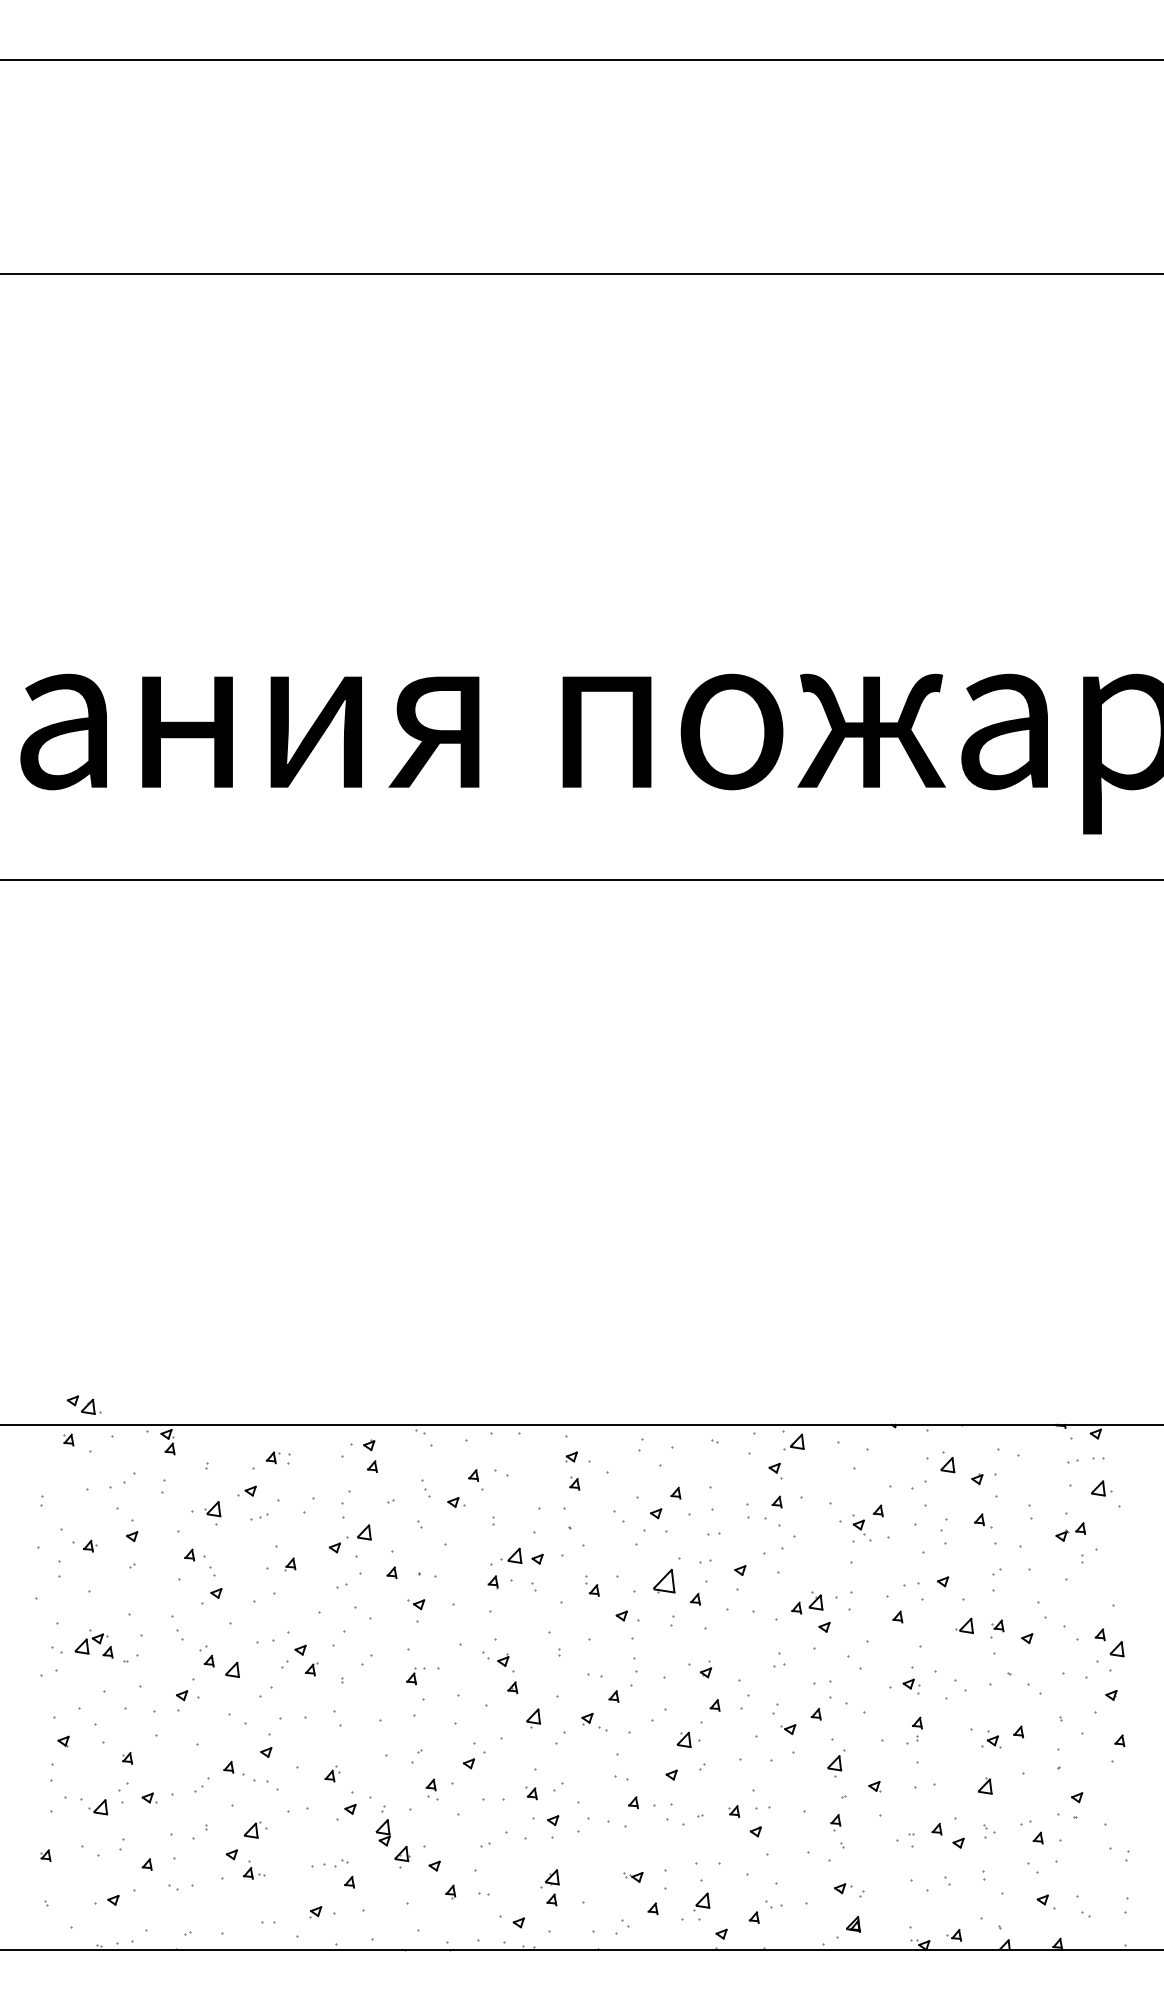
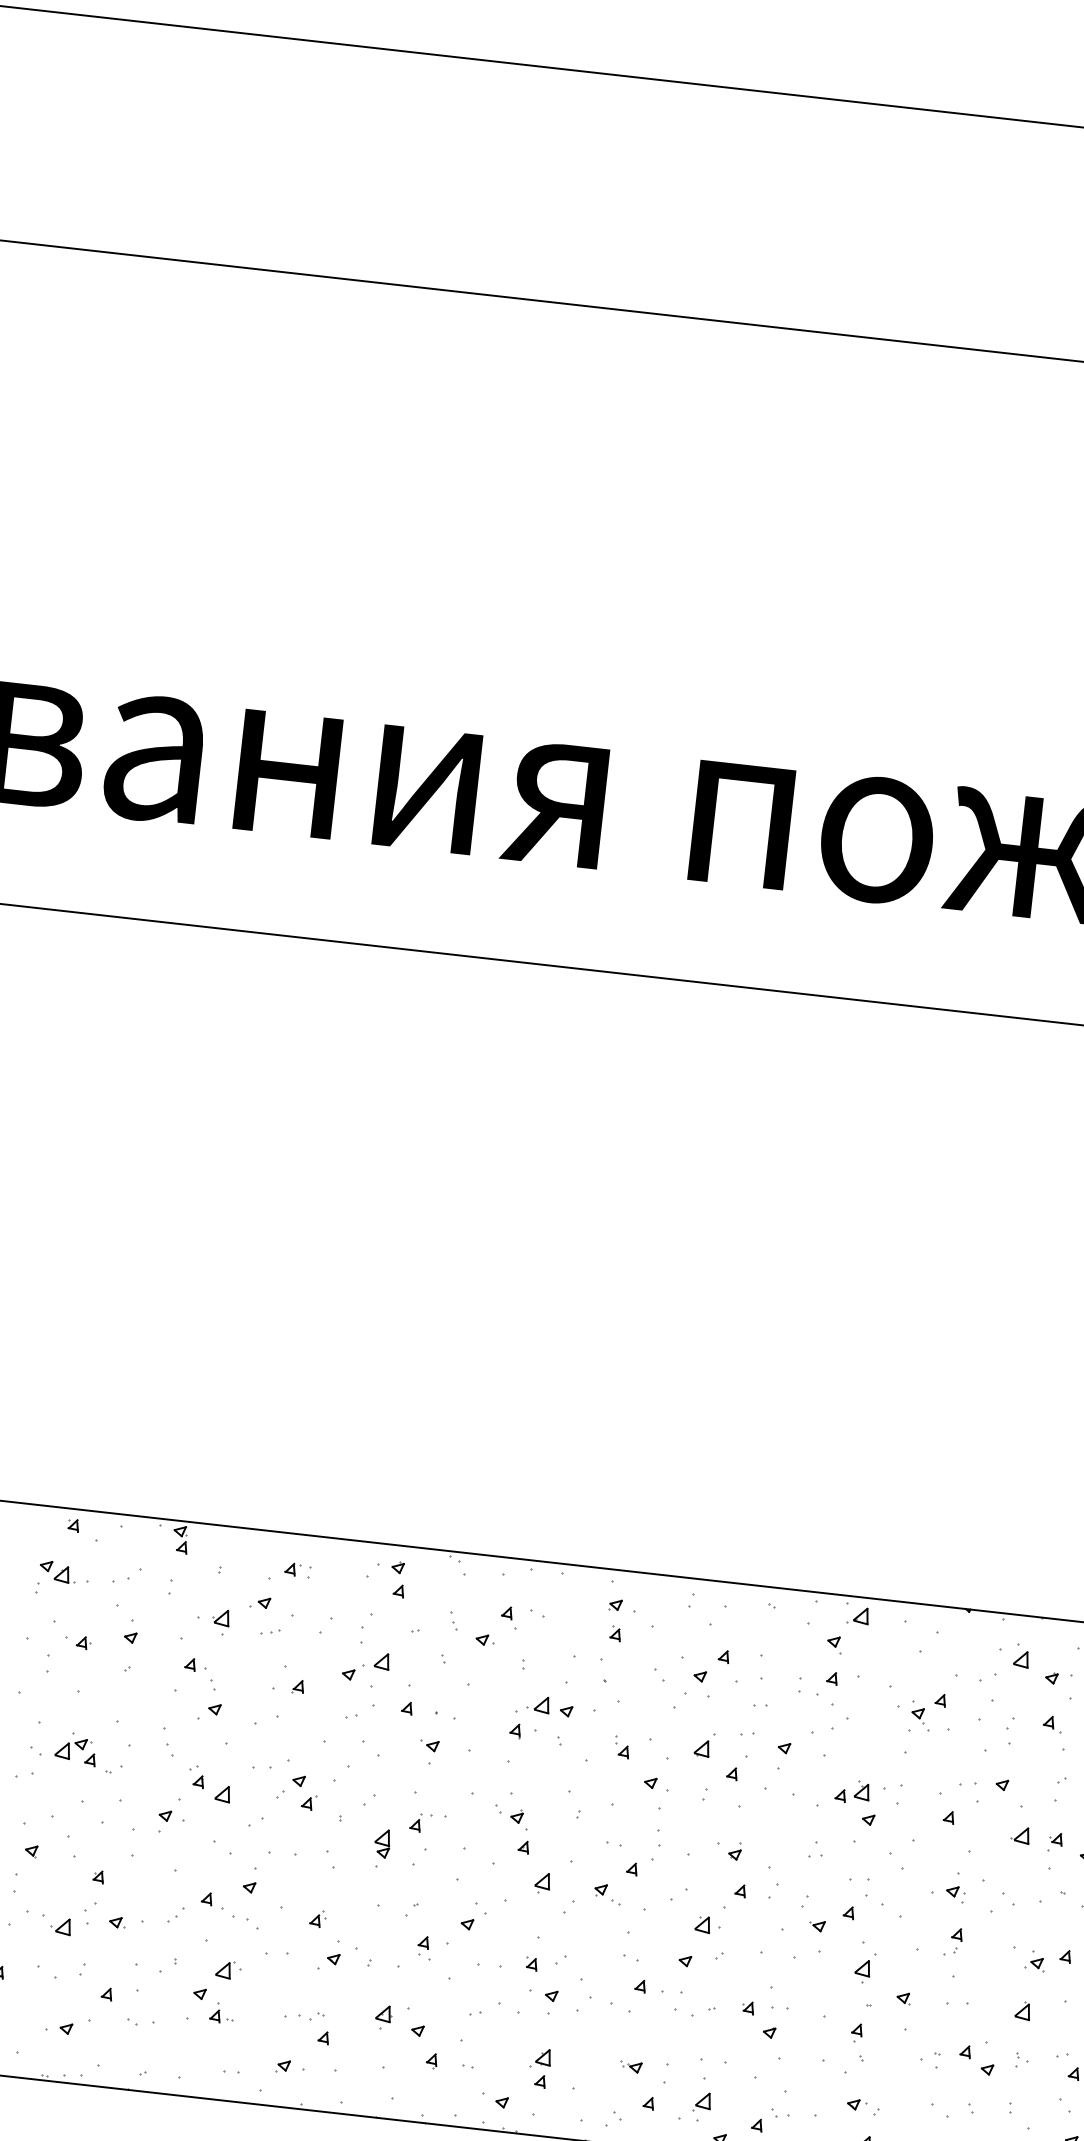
part: (84, 1404) -> (58, 1571), moved
part: (667, 1575) -> (704, 1744), size x0.62
part: (382, 1832) -> (381, 1843), moved

